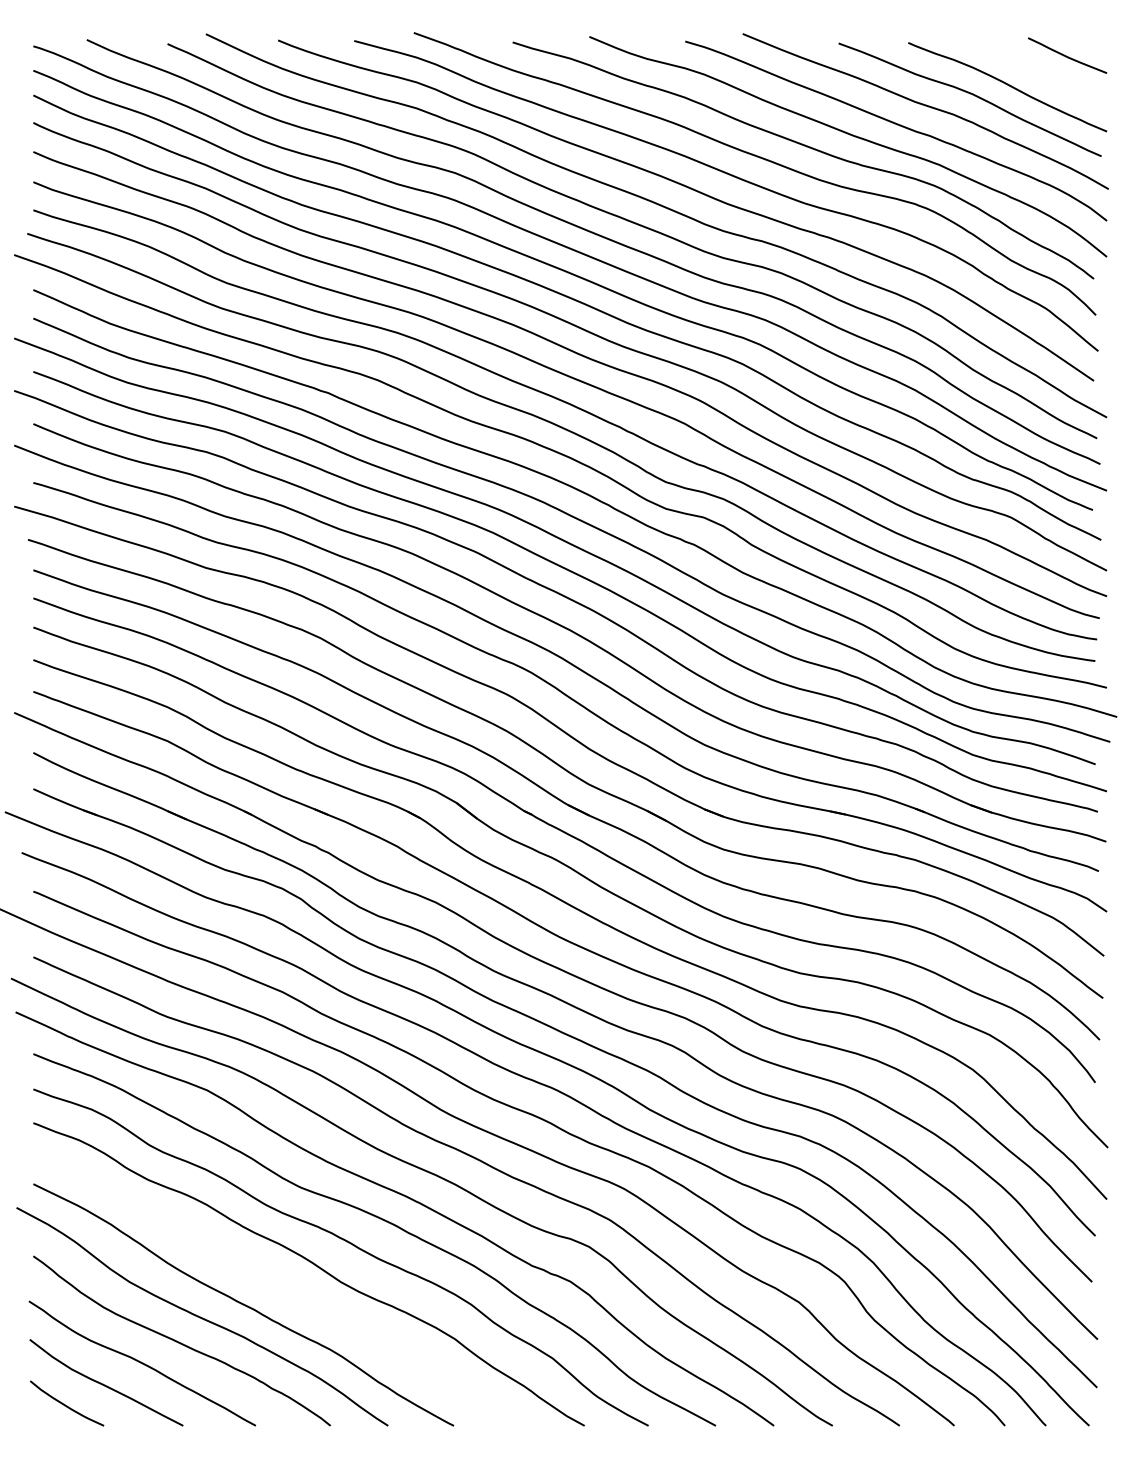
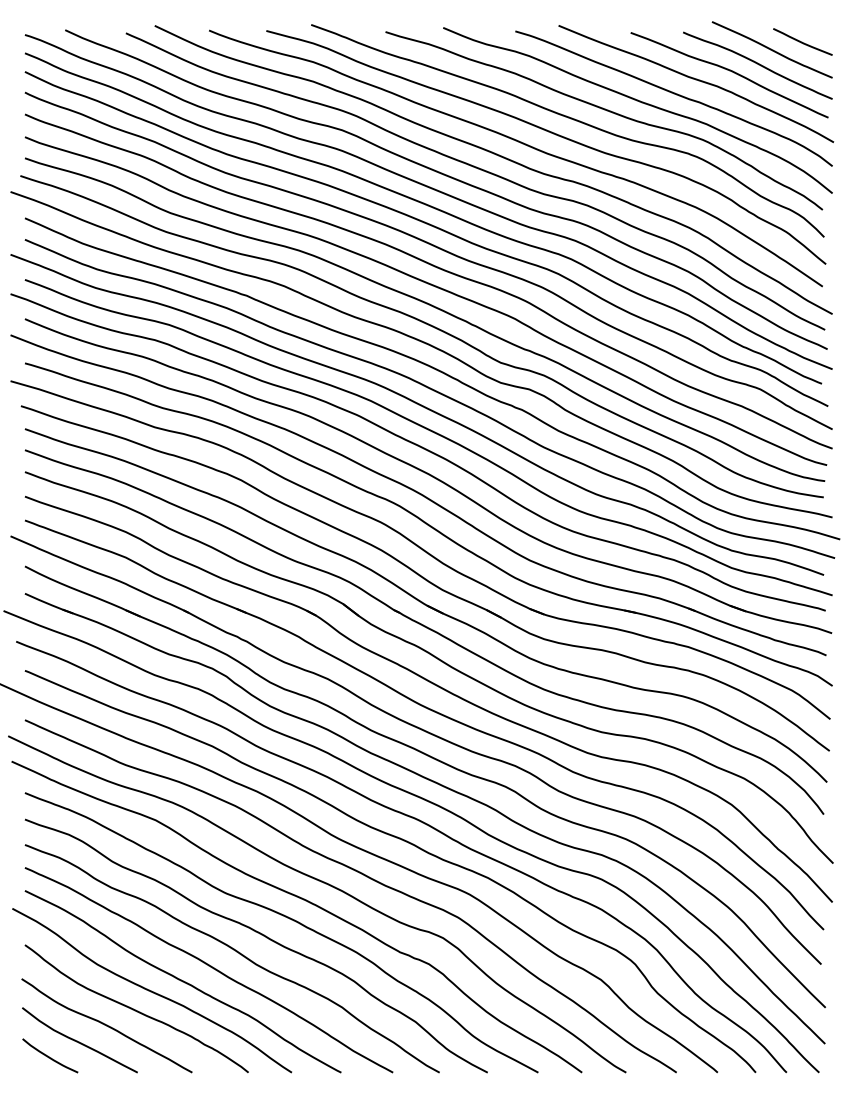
curve: (1026, 66) -> (772, 50), added
curve: (279, 1285) -> (210, 967), added

